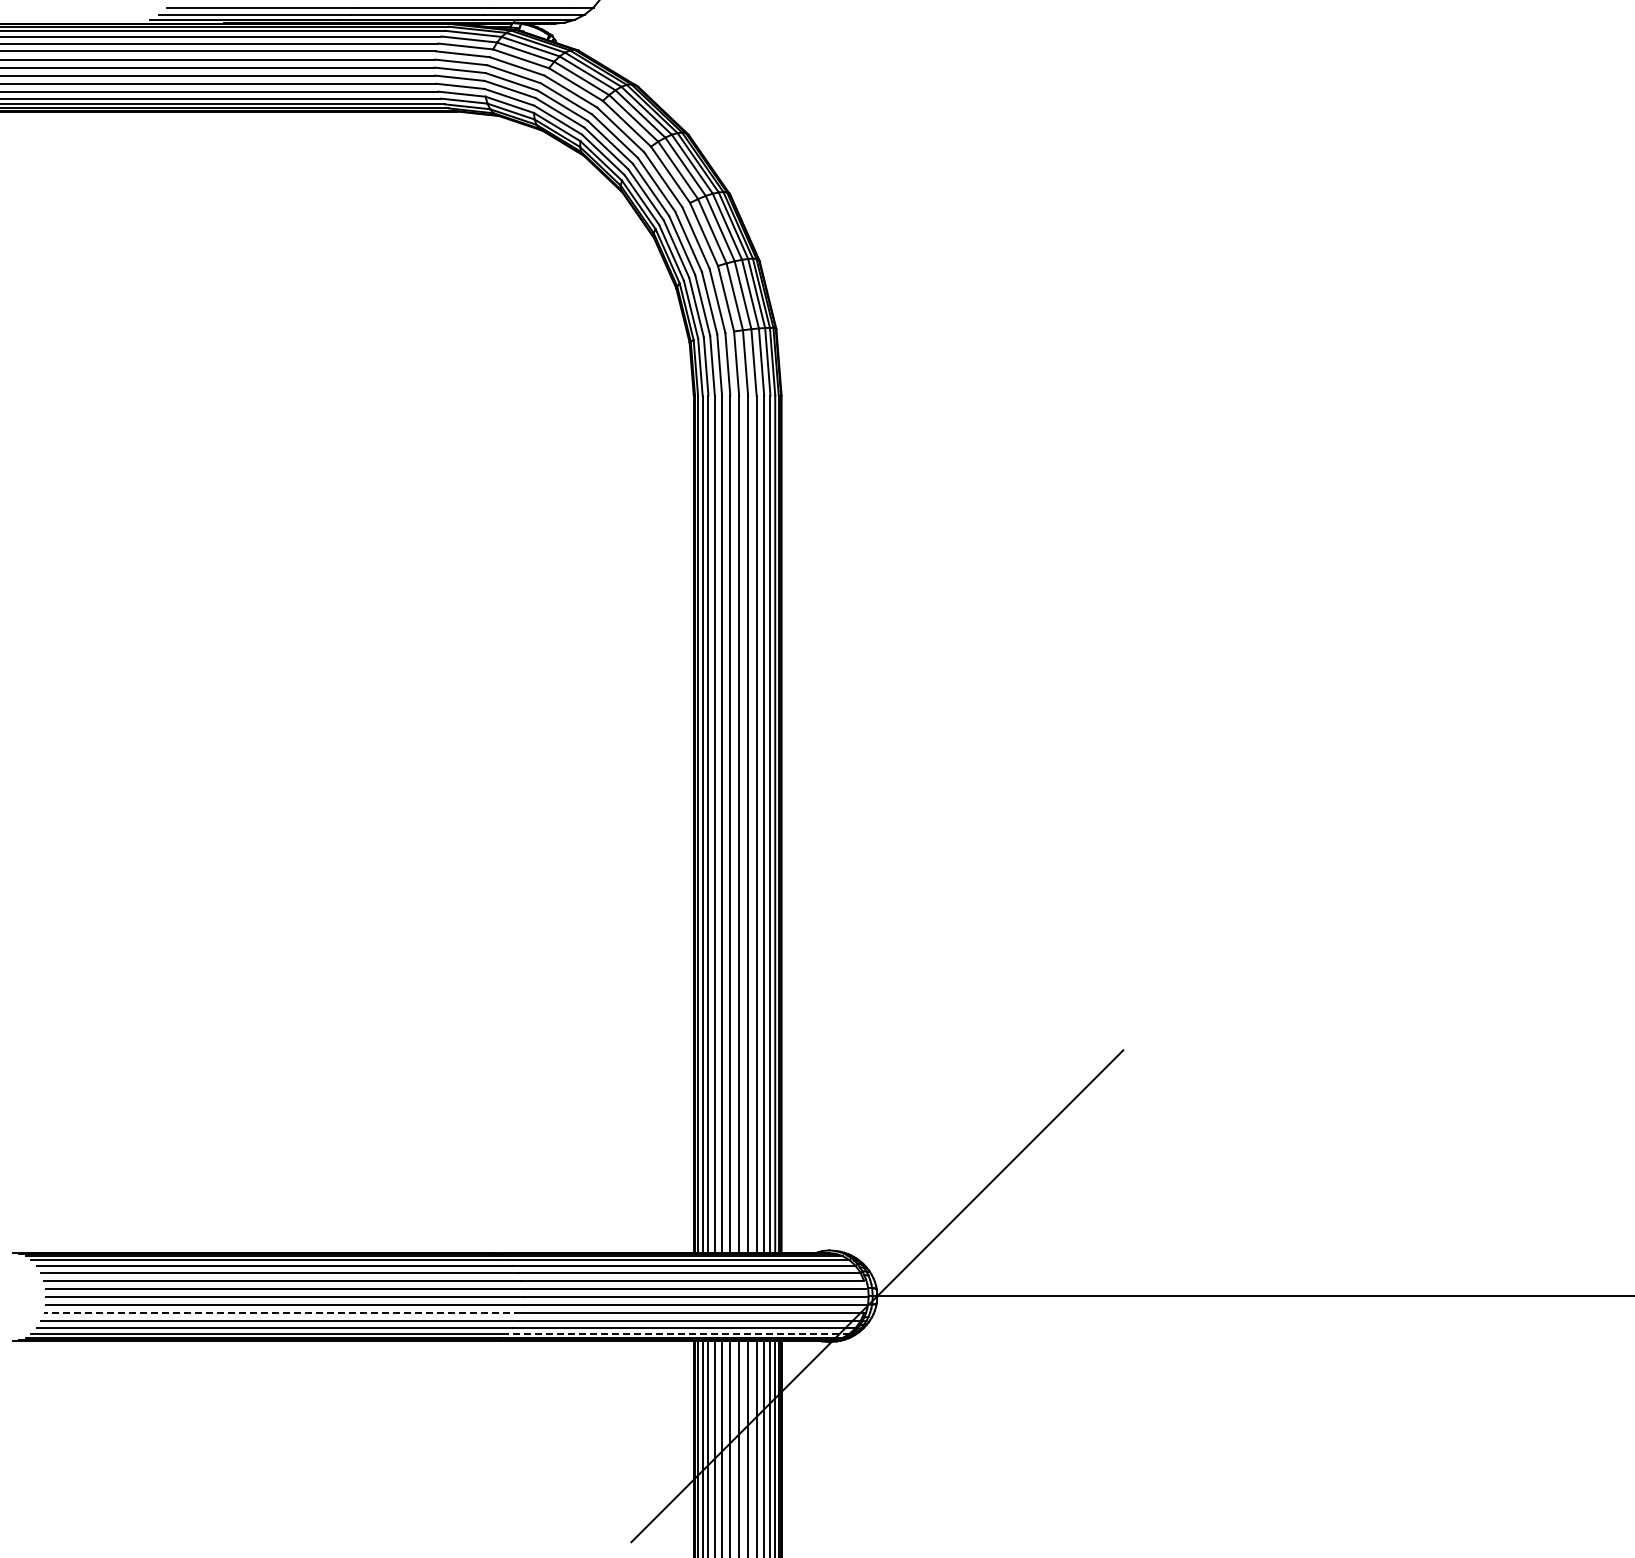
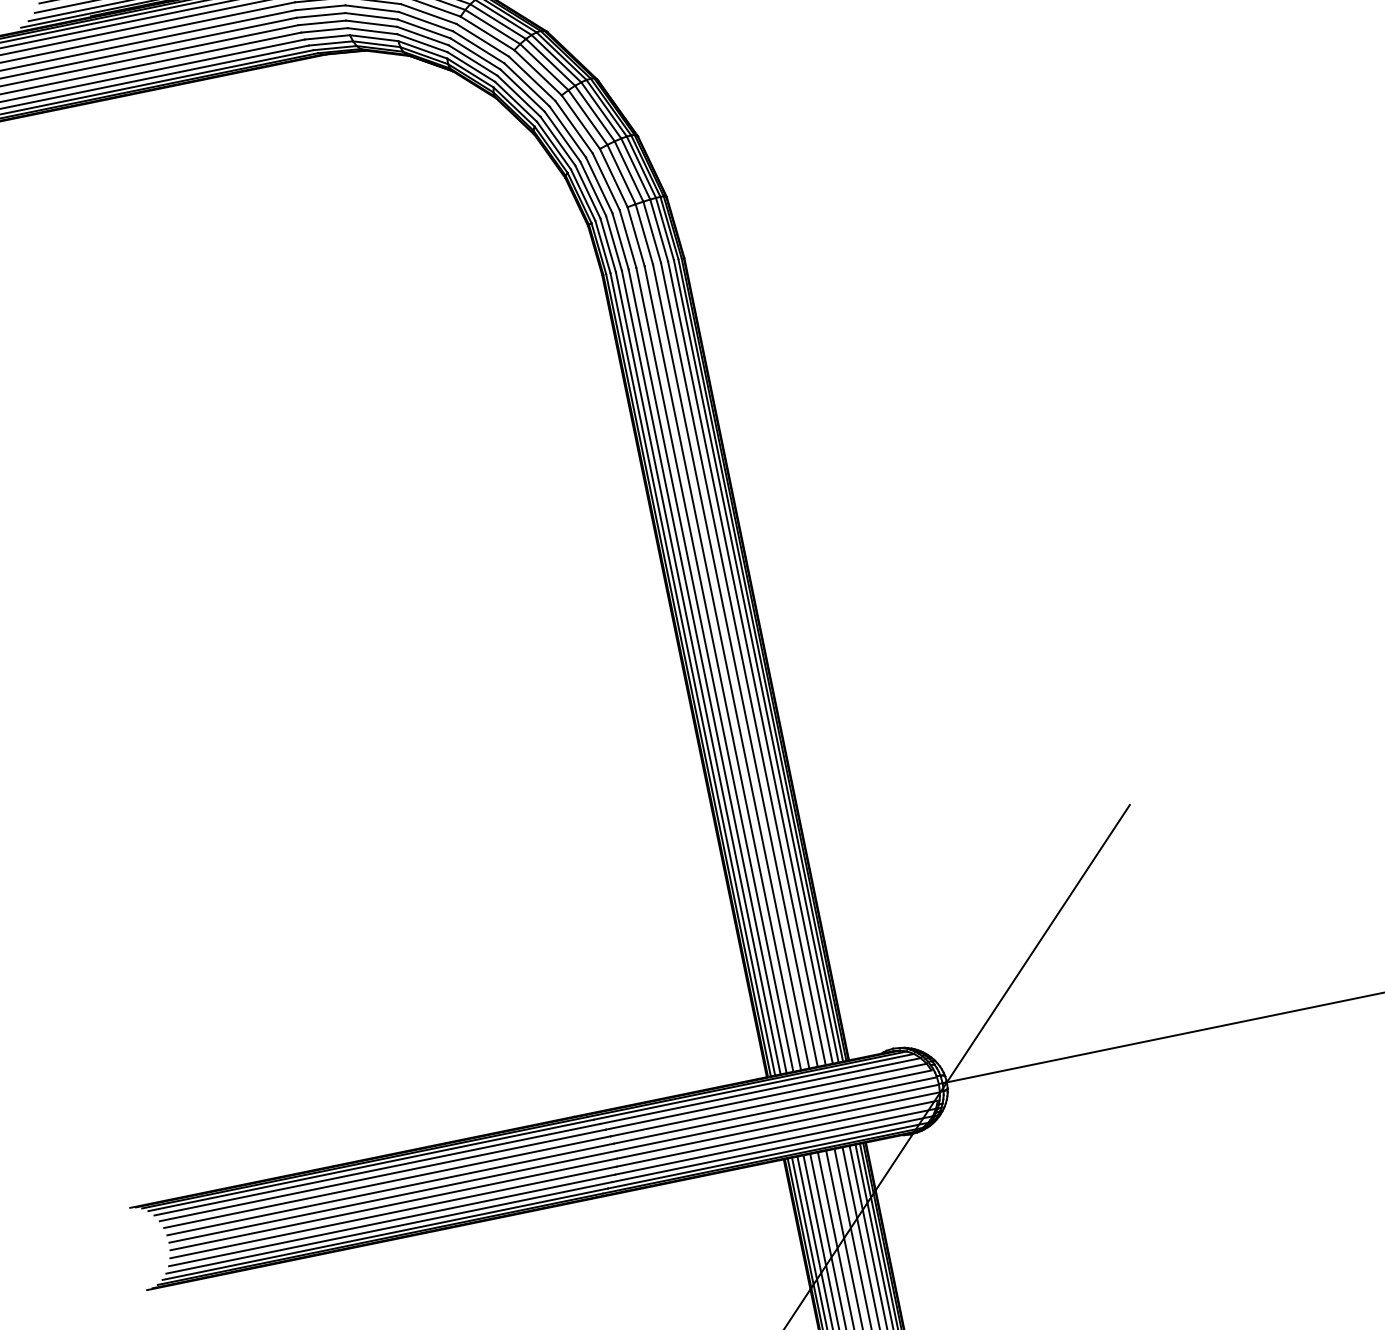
line: (282, 1313) -> (393, 1212), dashed -> solid
line: (678, 1333) -> (768, 1155), dashed -> solid

